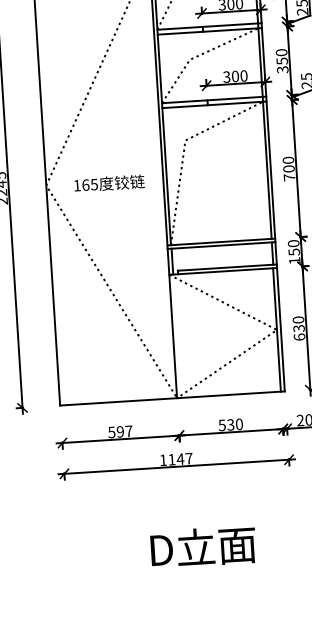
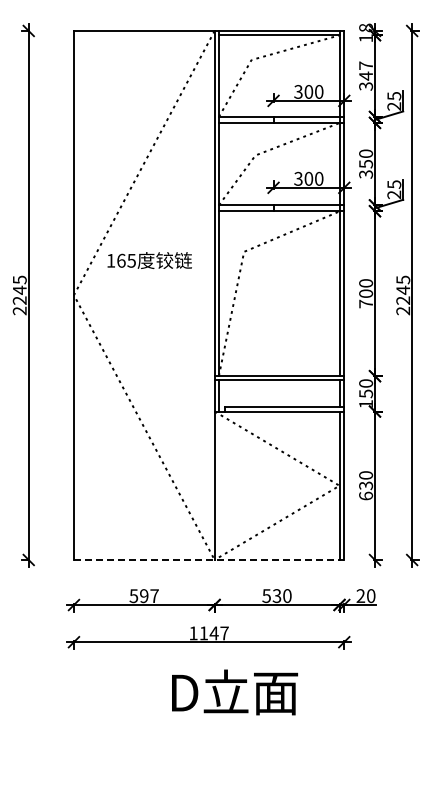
text: (109, 183) -> (149, 260), moved
line: (172, 398) -> (209, 559), solid -> dashed
text: (203, 547) -> (234, 692), moved

